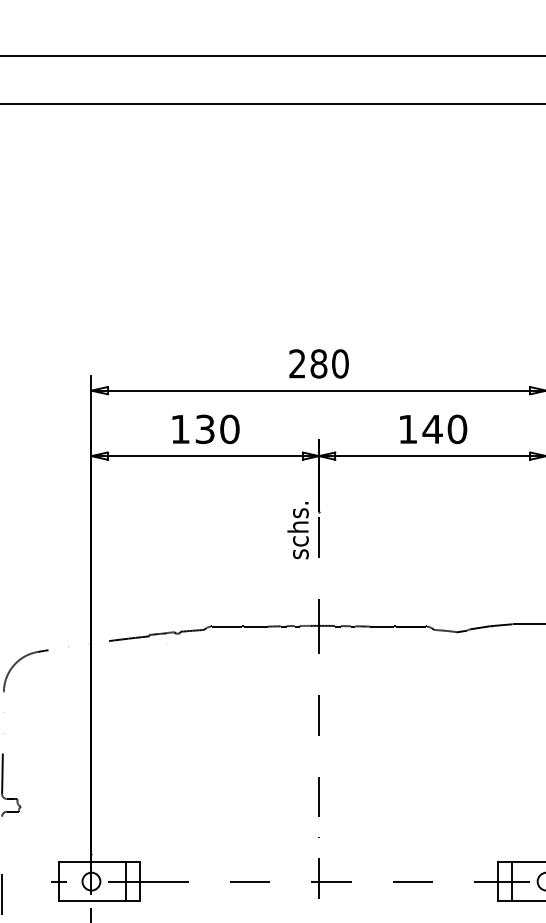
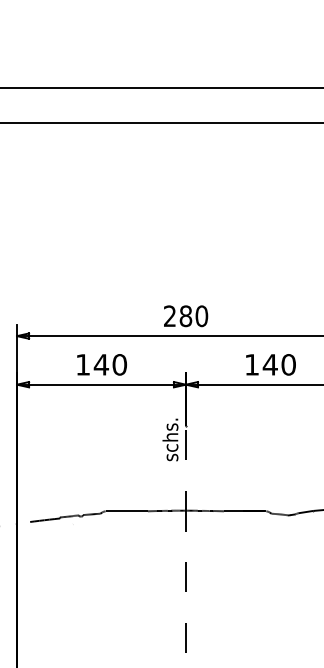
text: (204, 429) -> (100, 364), 130 -> 140

